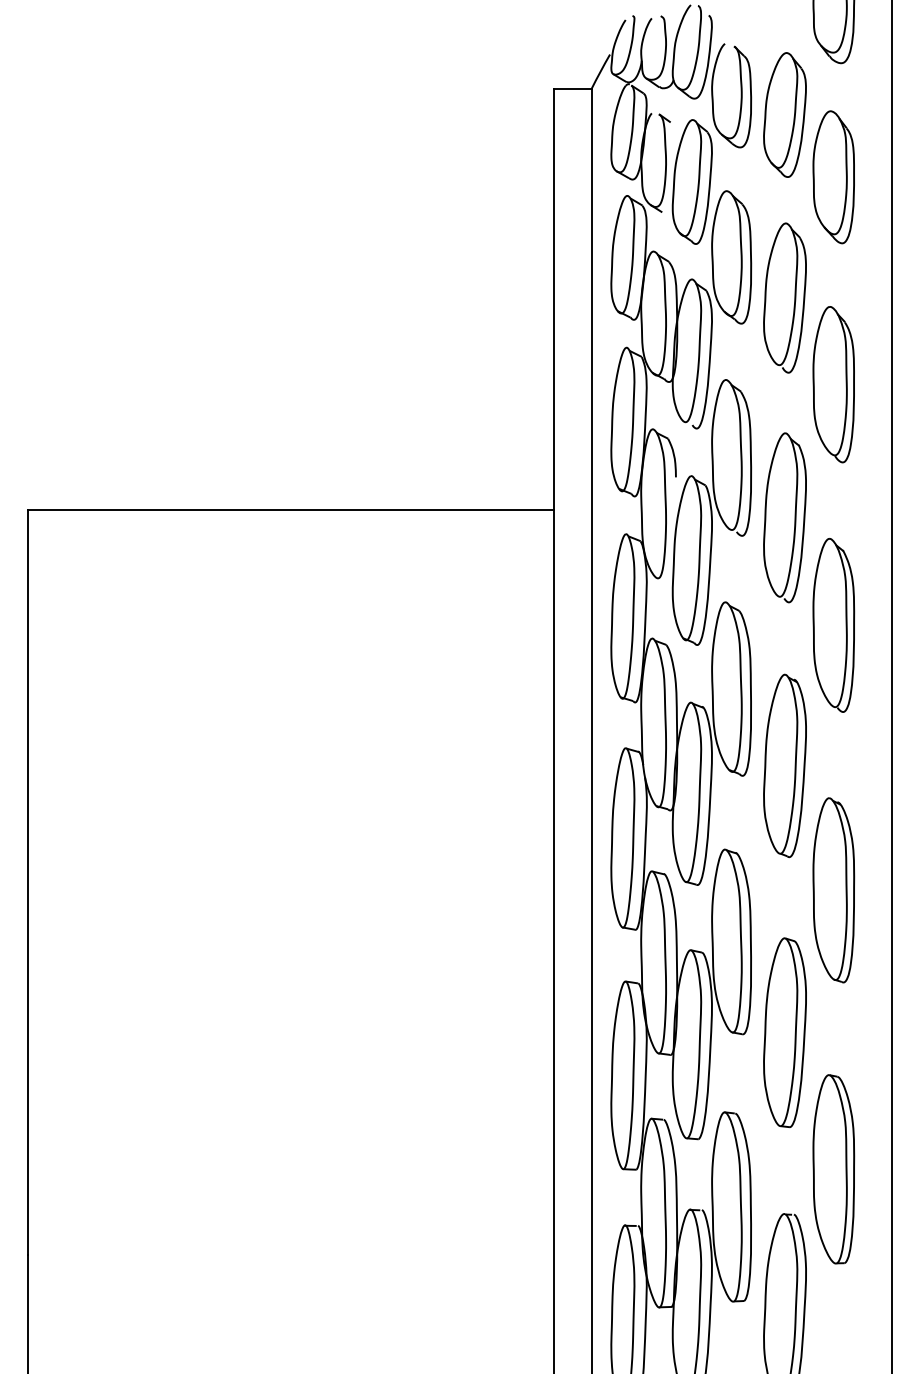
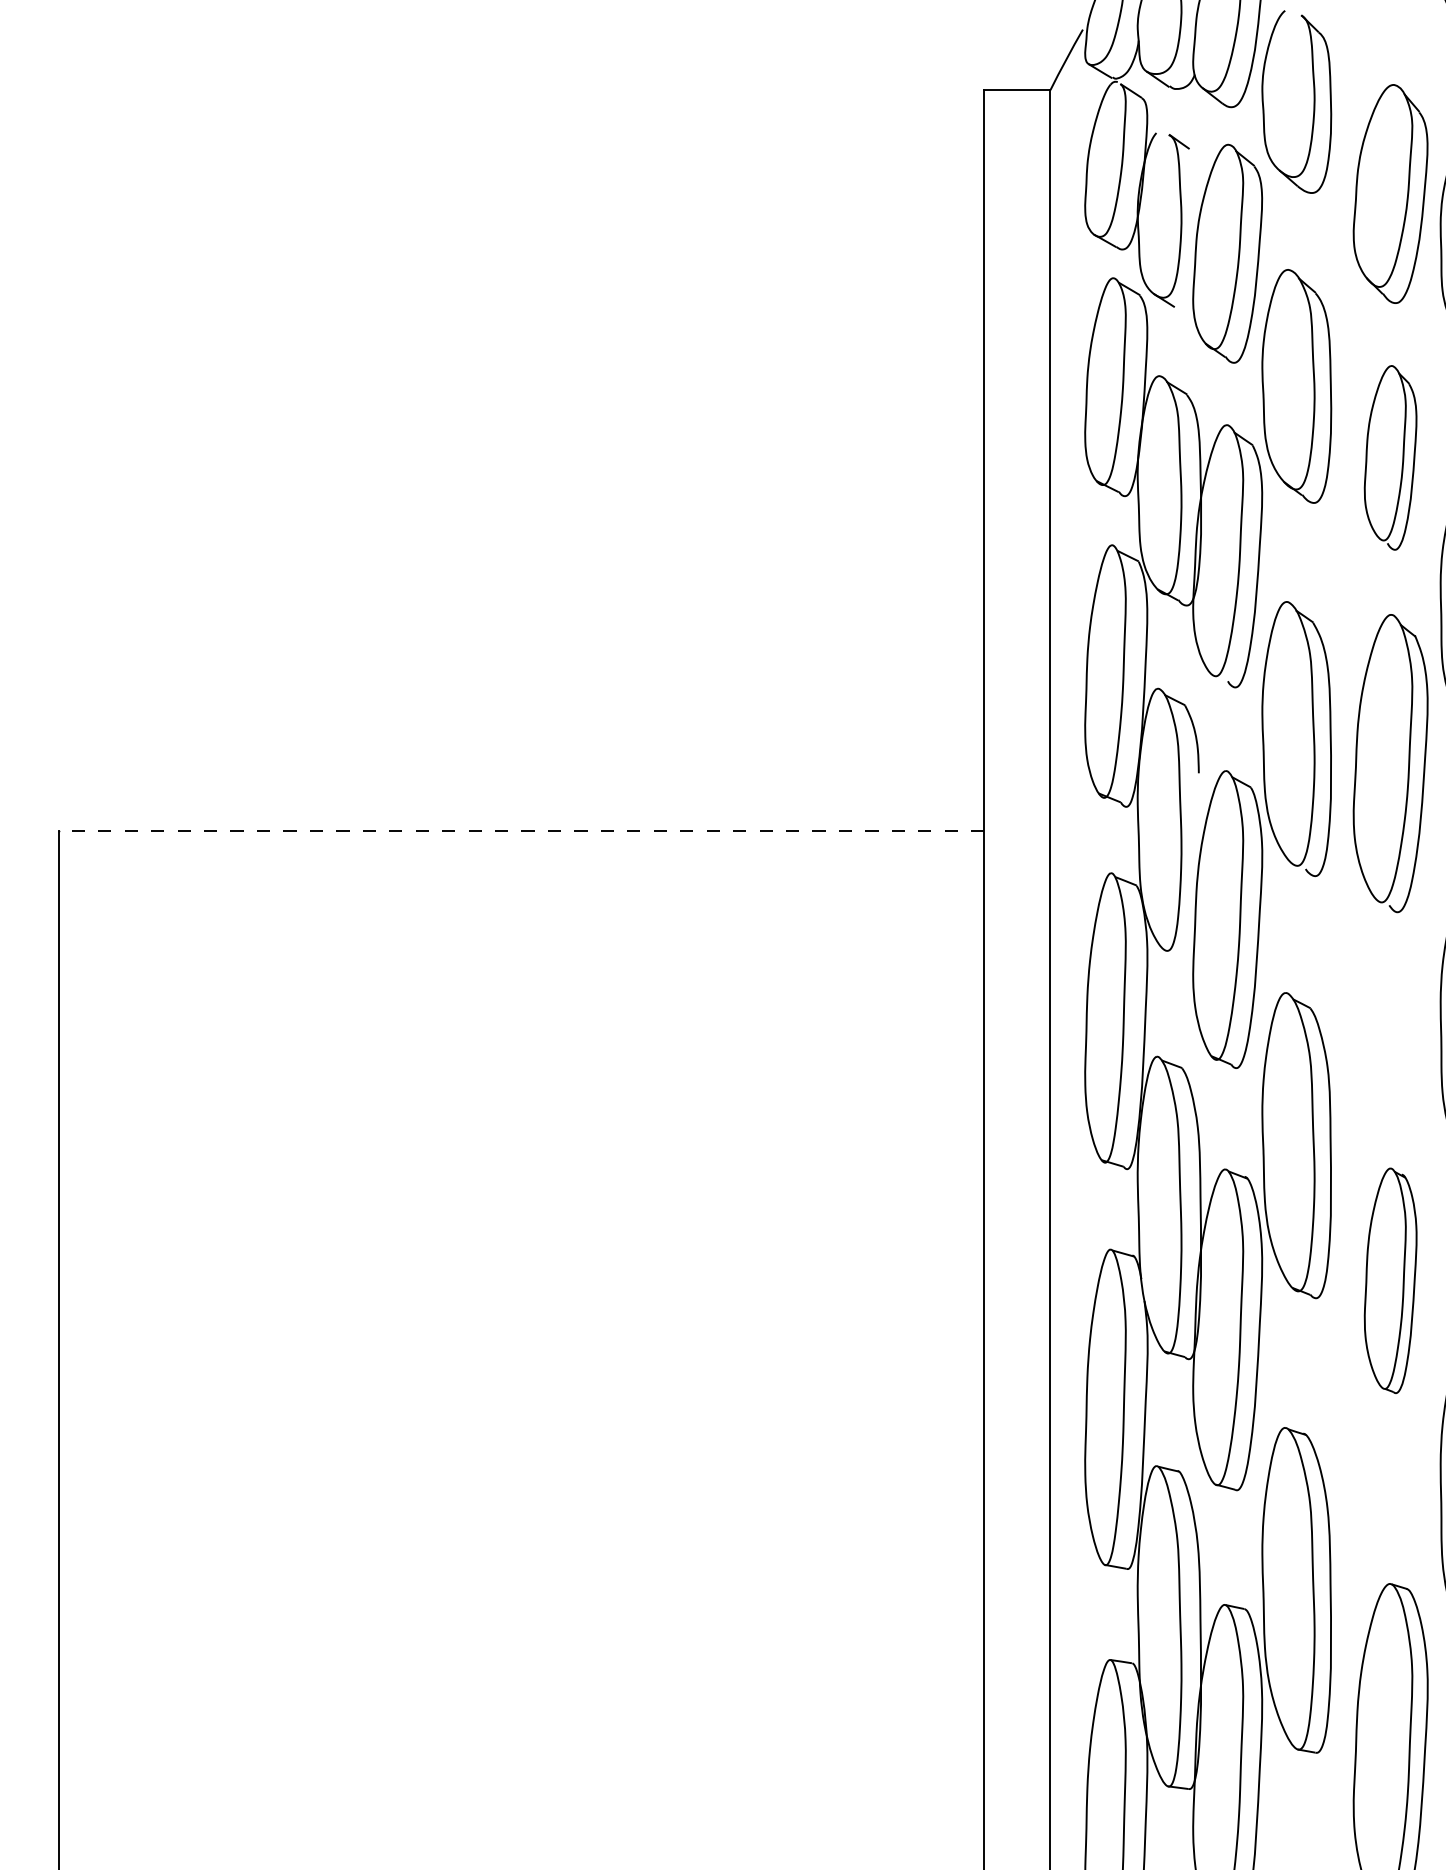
part: (784, 114) -> (1389, 193), moved
part: (784, 297) -> (1389, 456), size x0.7
line: (290, 510) -> (520, 831), solid -> dashed
part: (784, 517) -> (1389, 762), moved
part: (784, 765) -> (1389, 1280), size x0.7

